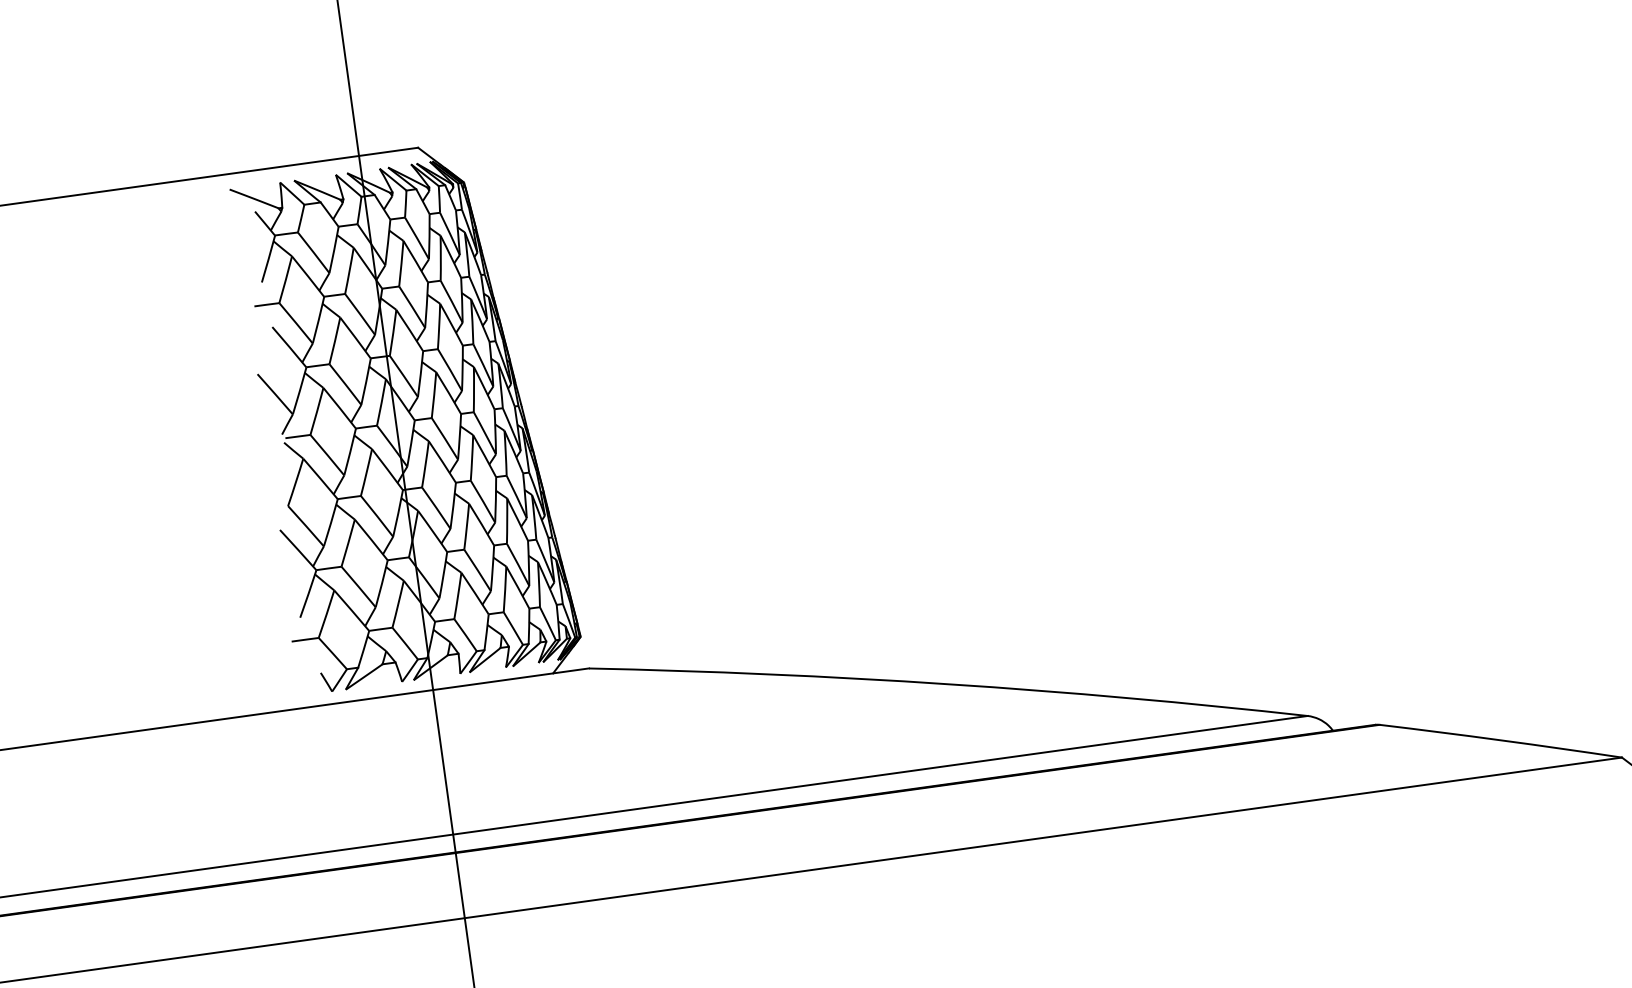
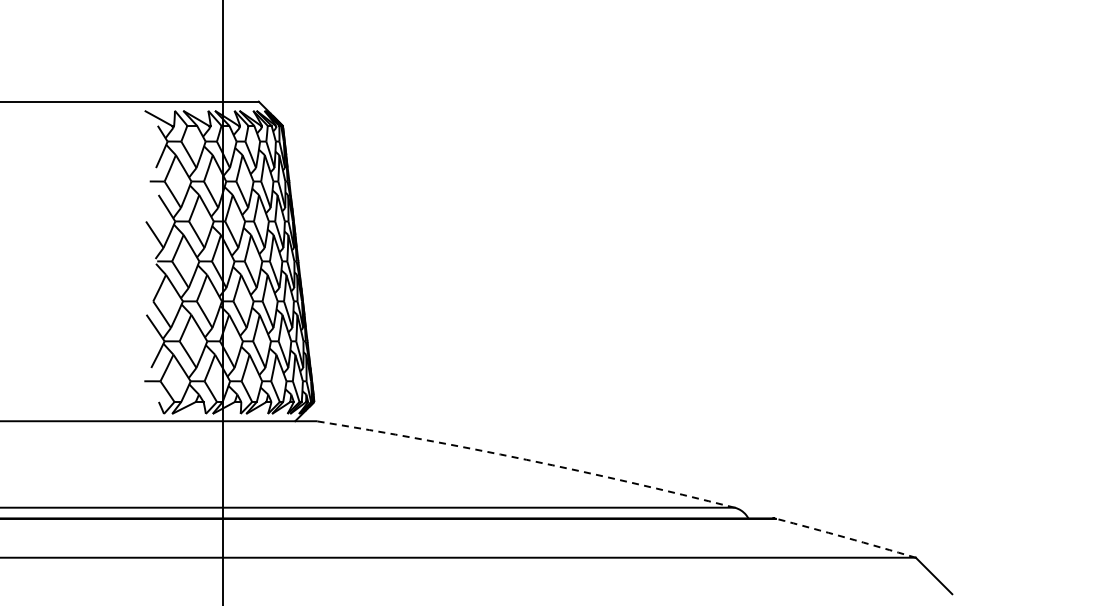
arc: (948, 683) -> (526, 459), solid -> dashed
arc: (1501, 739) -> (846, 537), solid -> dashed

